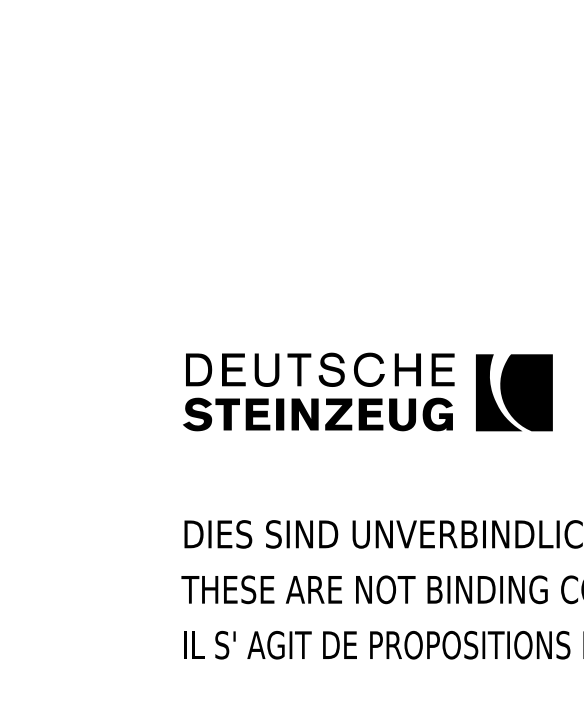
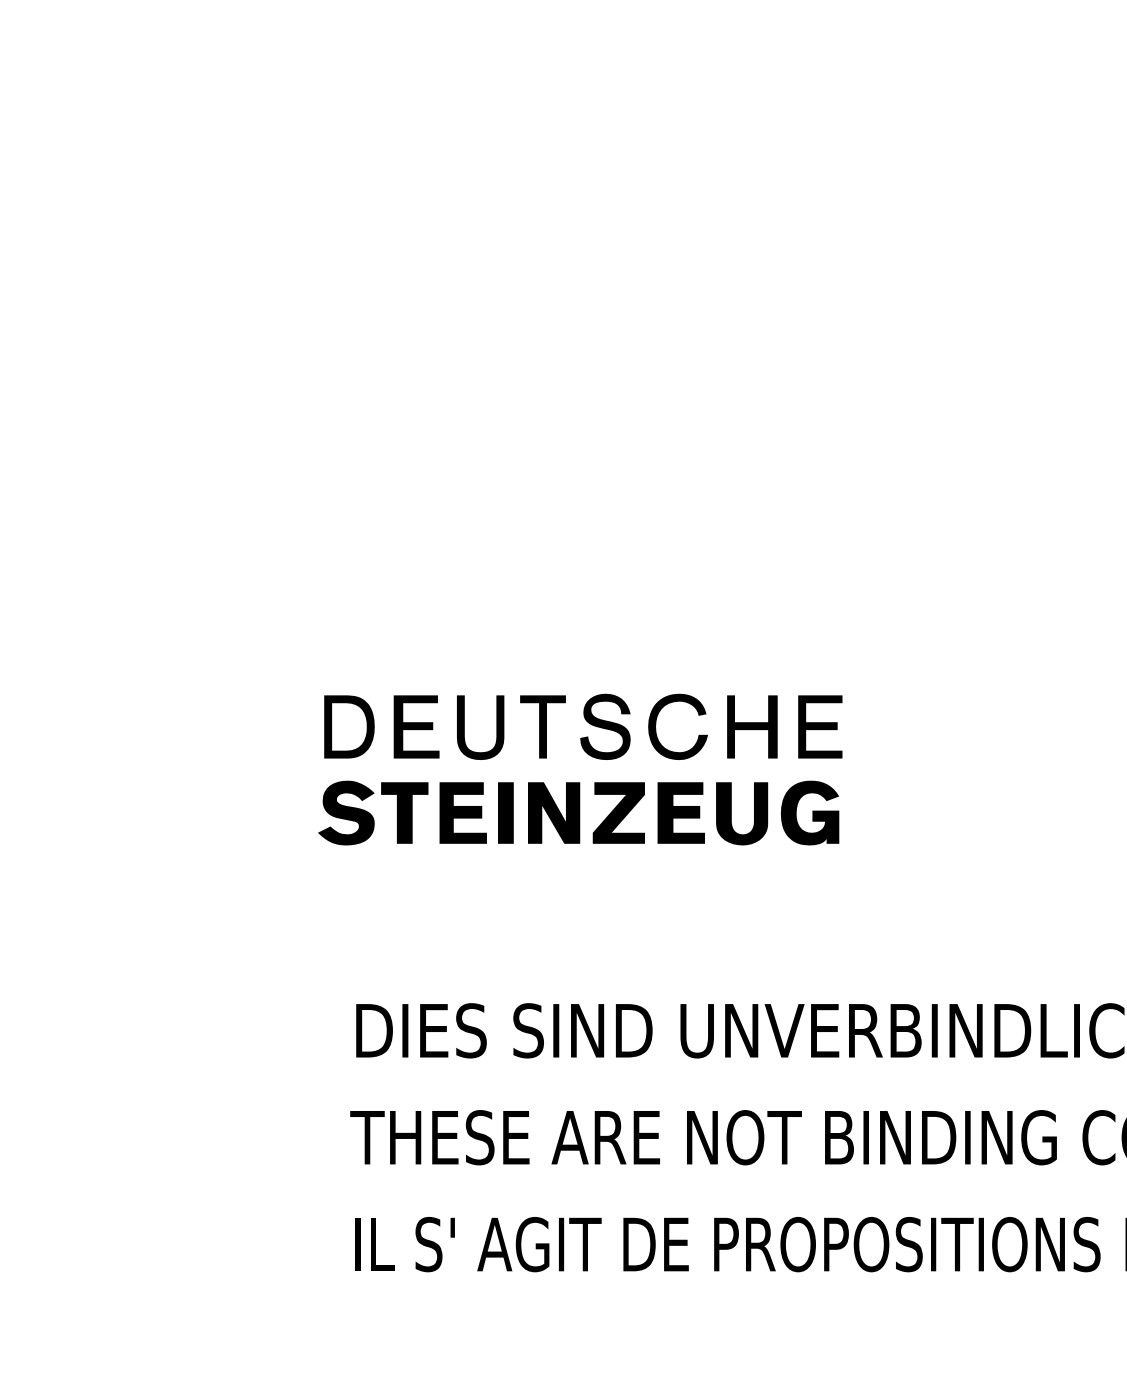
part: (514, 392) -> (992, 757), removed
part: (318, 398) -> (579, 782), moved

